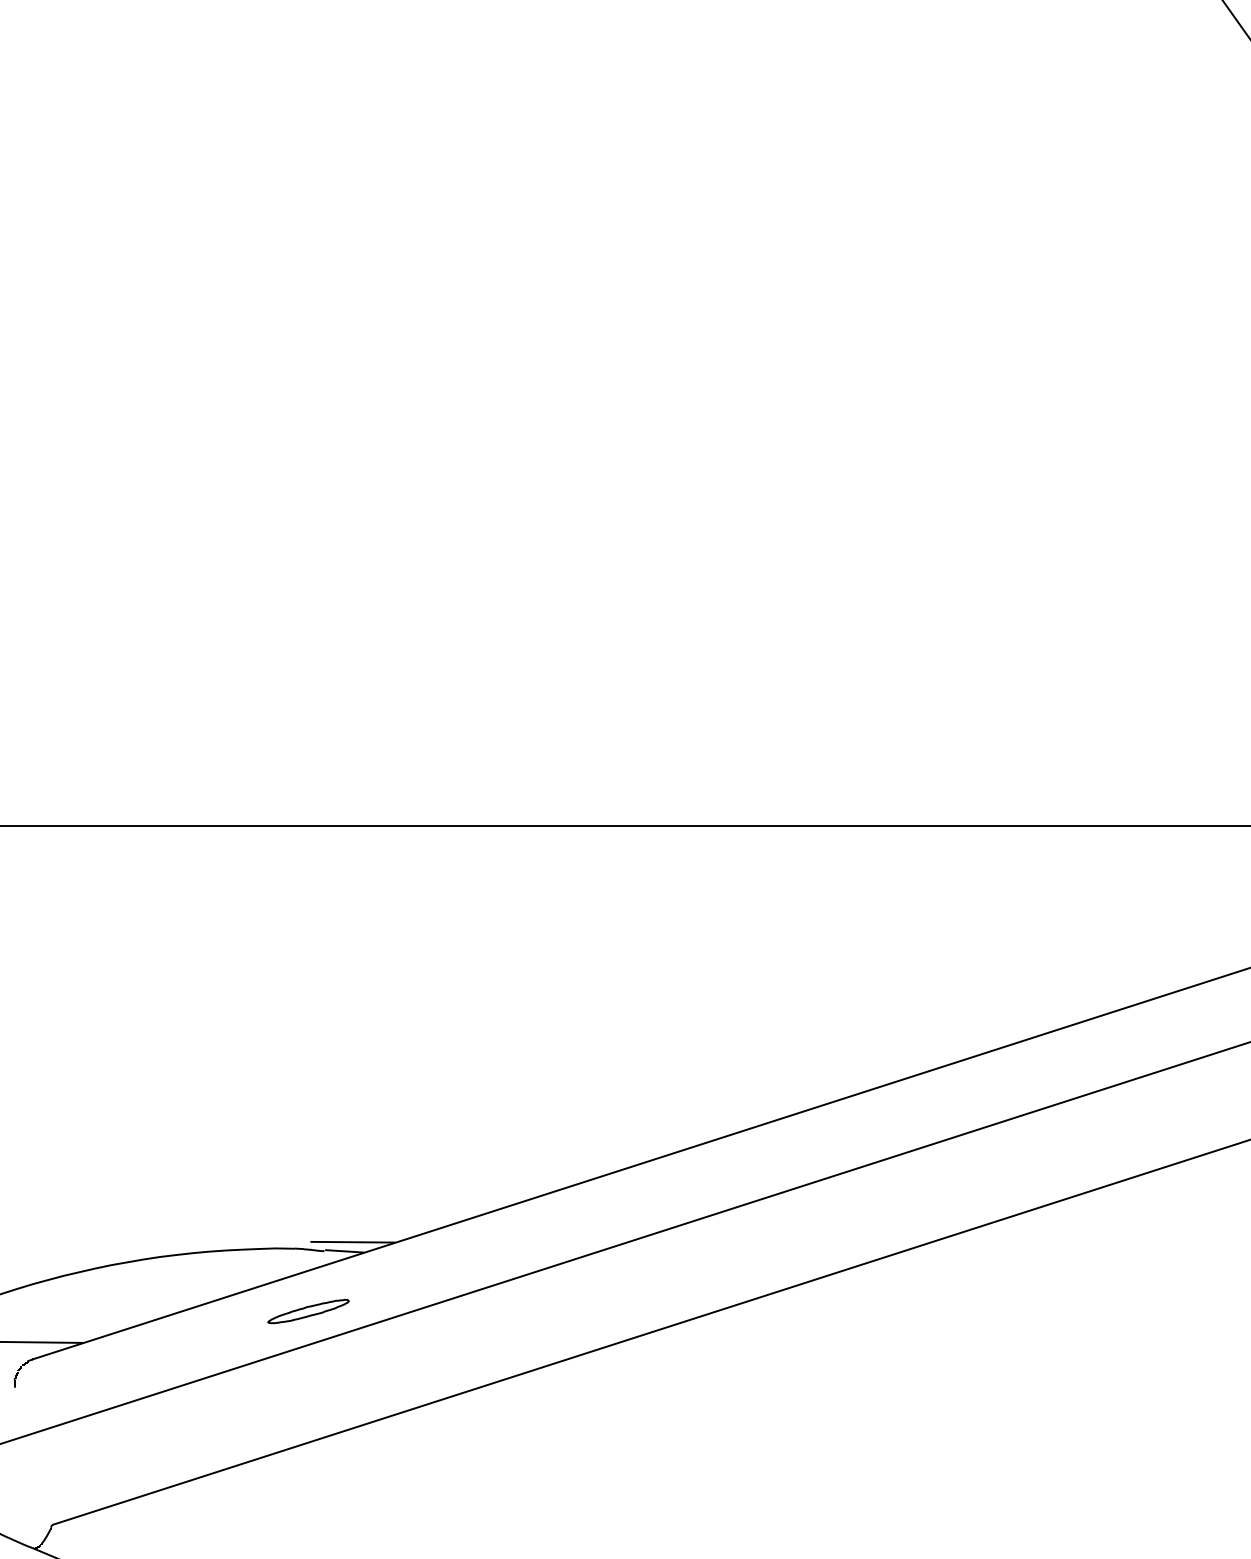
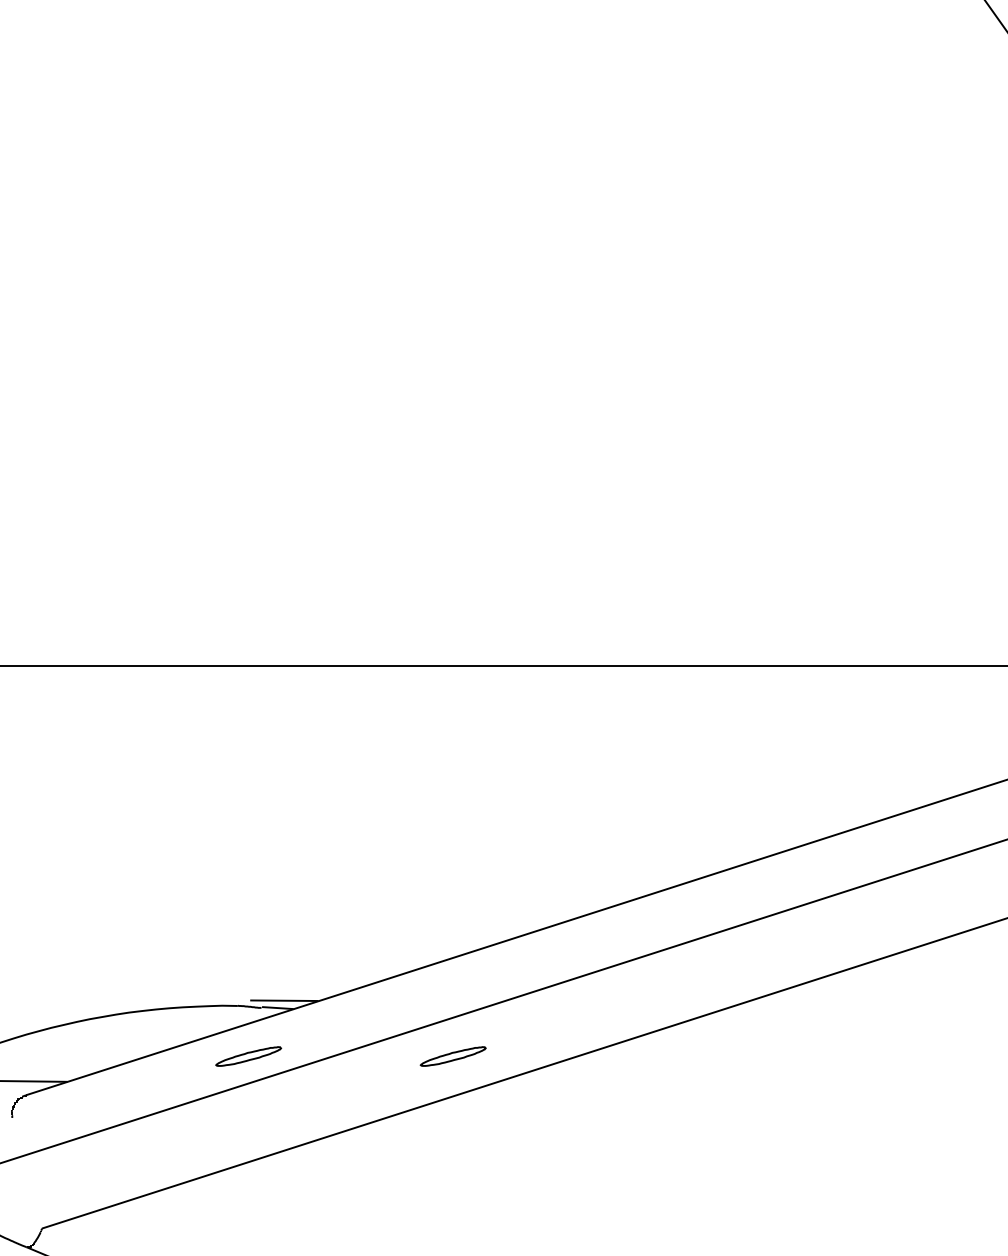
part: (562, 1311) -> (453, 1056), added

